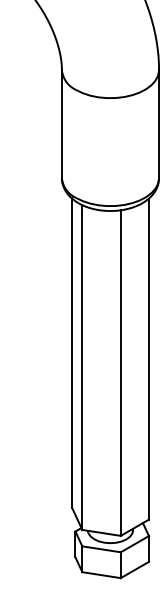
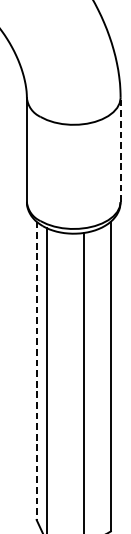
line: (159, 124) -> (121, 150), solid -> dashed
line: (72, 353) -> (37, 371), solid -> dashed

